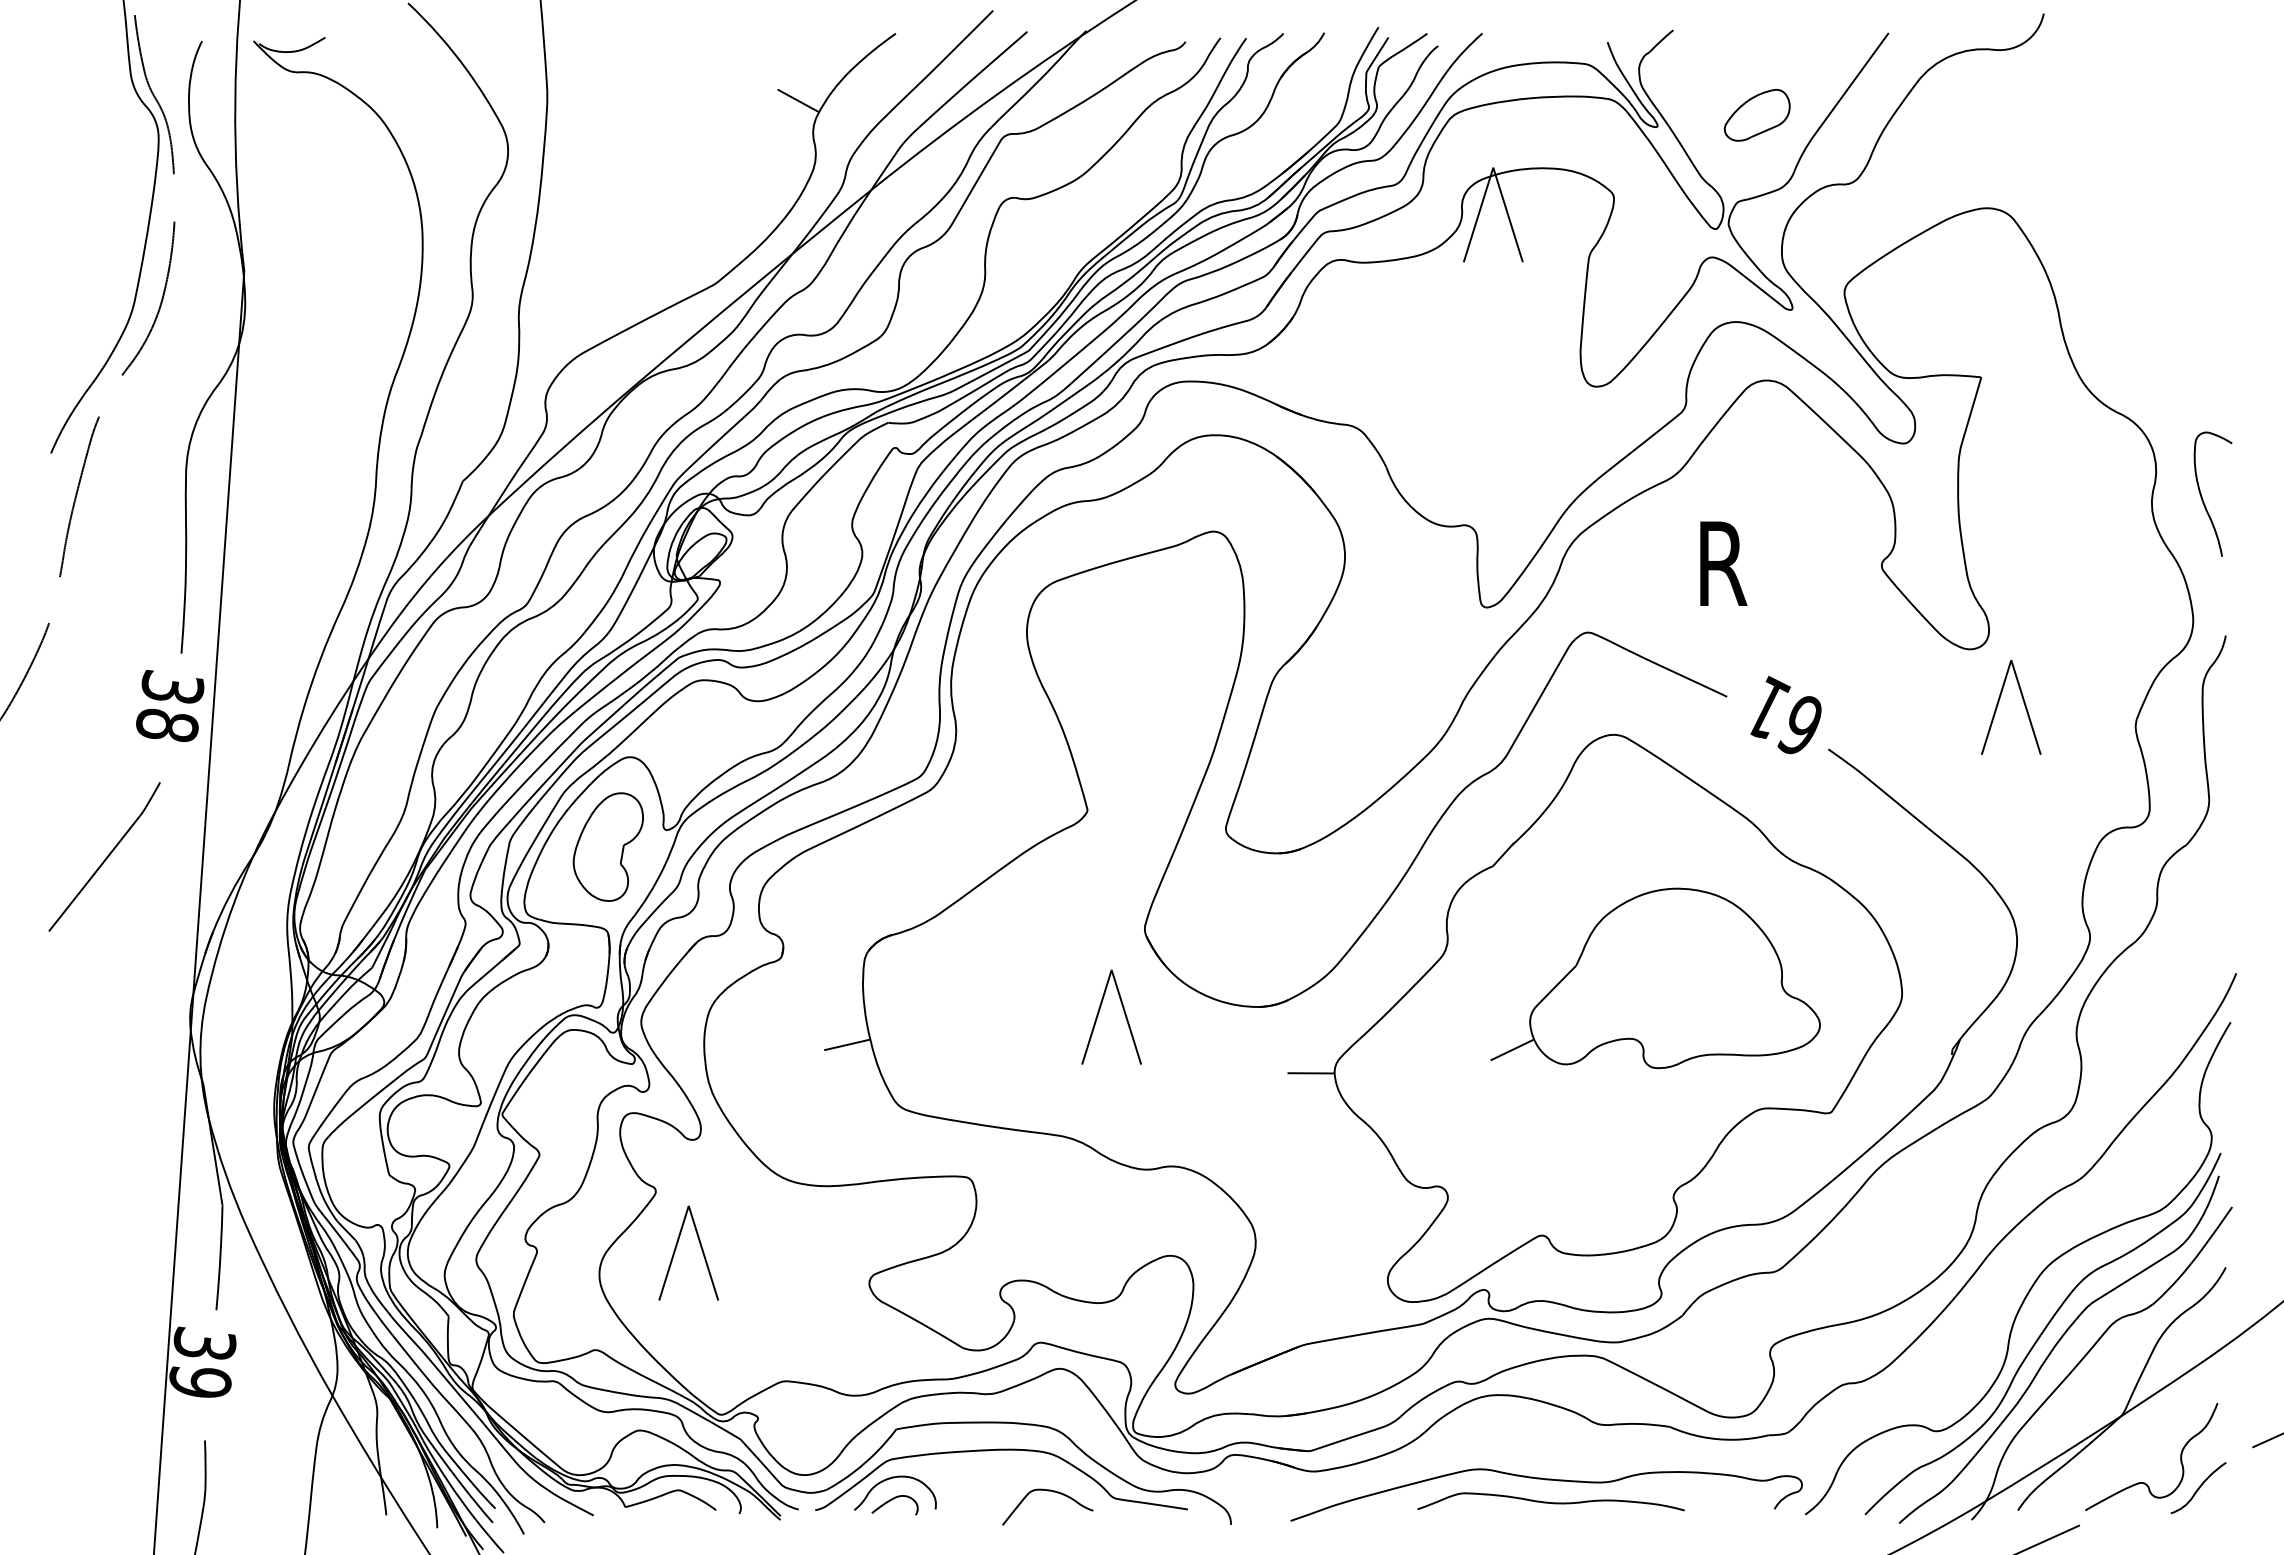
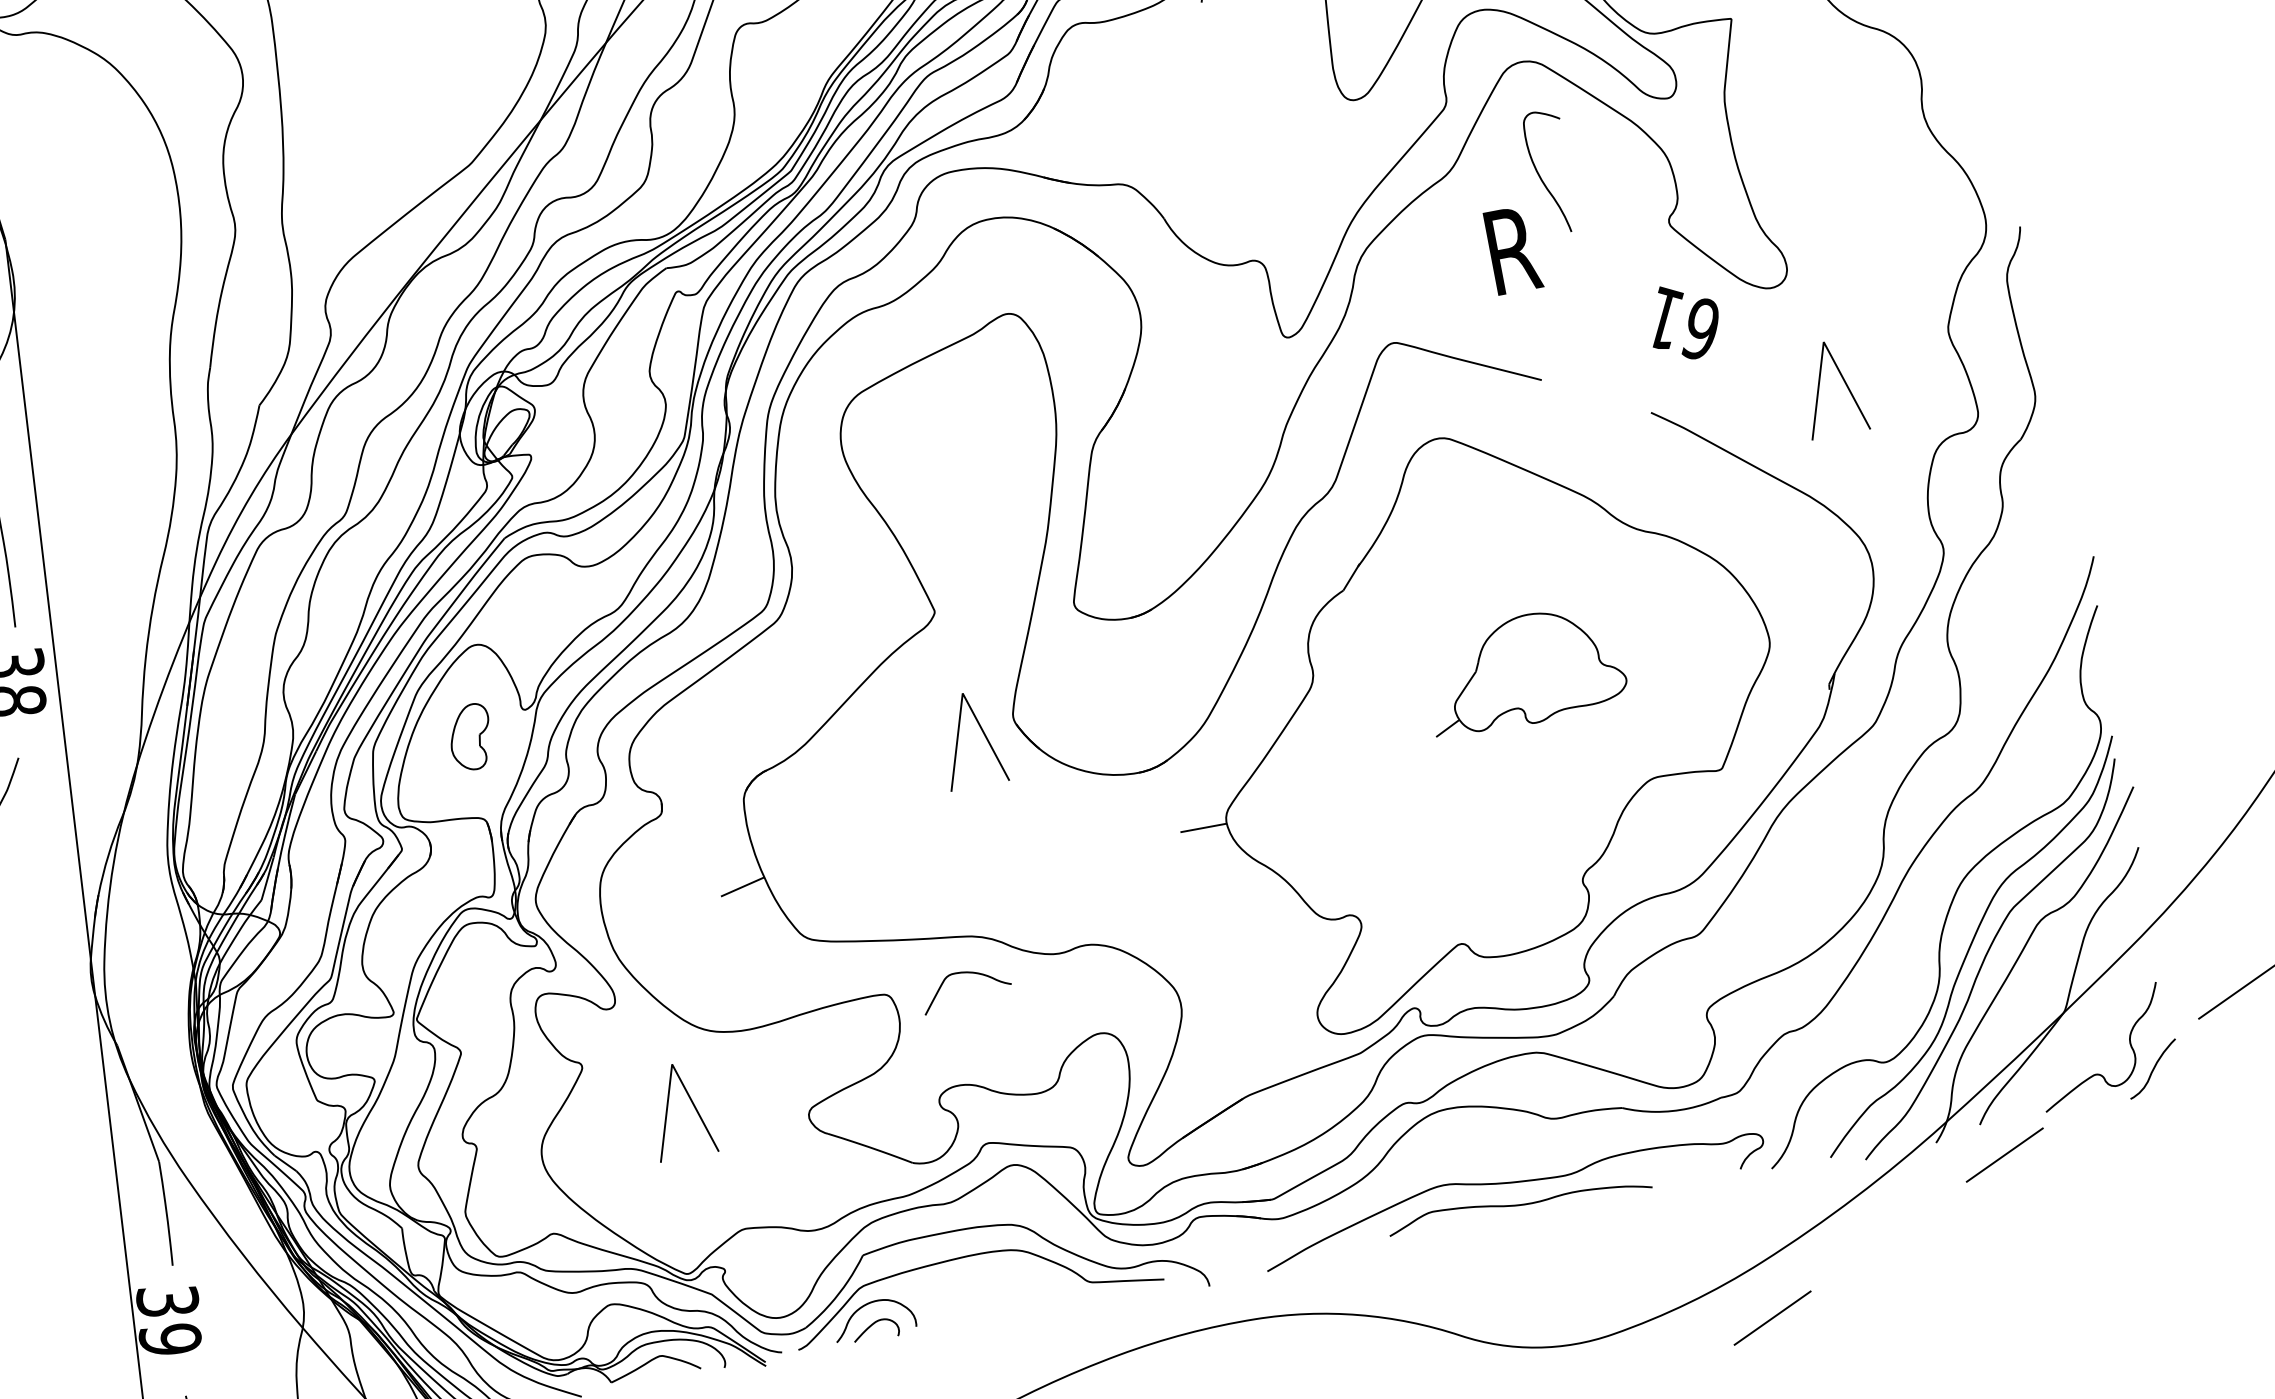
curve: (2202, 496) -> (1540, 176), moved
part: (2023, 703) -> (1843, 382), moved
text: (1785, 715) -> (1683, 322), moved
part: (607, 846) -> (469, 736), size x0.6
part: (1655, 978) -> (1524, 670), size x0.6
part: (1099, 1012) -> (958, 737), moved
part: (676, 1249) -> (668, 1109), moved
curve: (1047, 1491) -> (963, 973), moved

